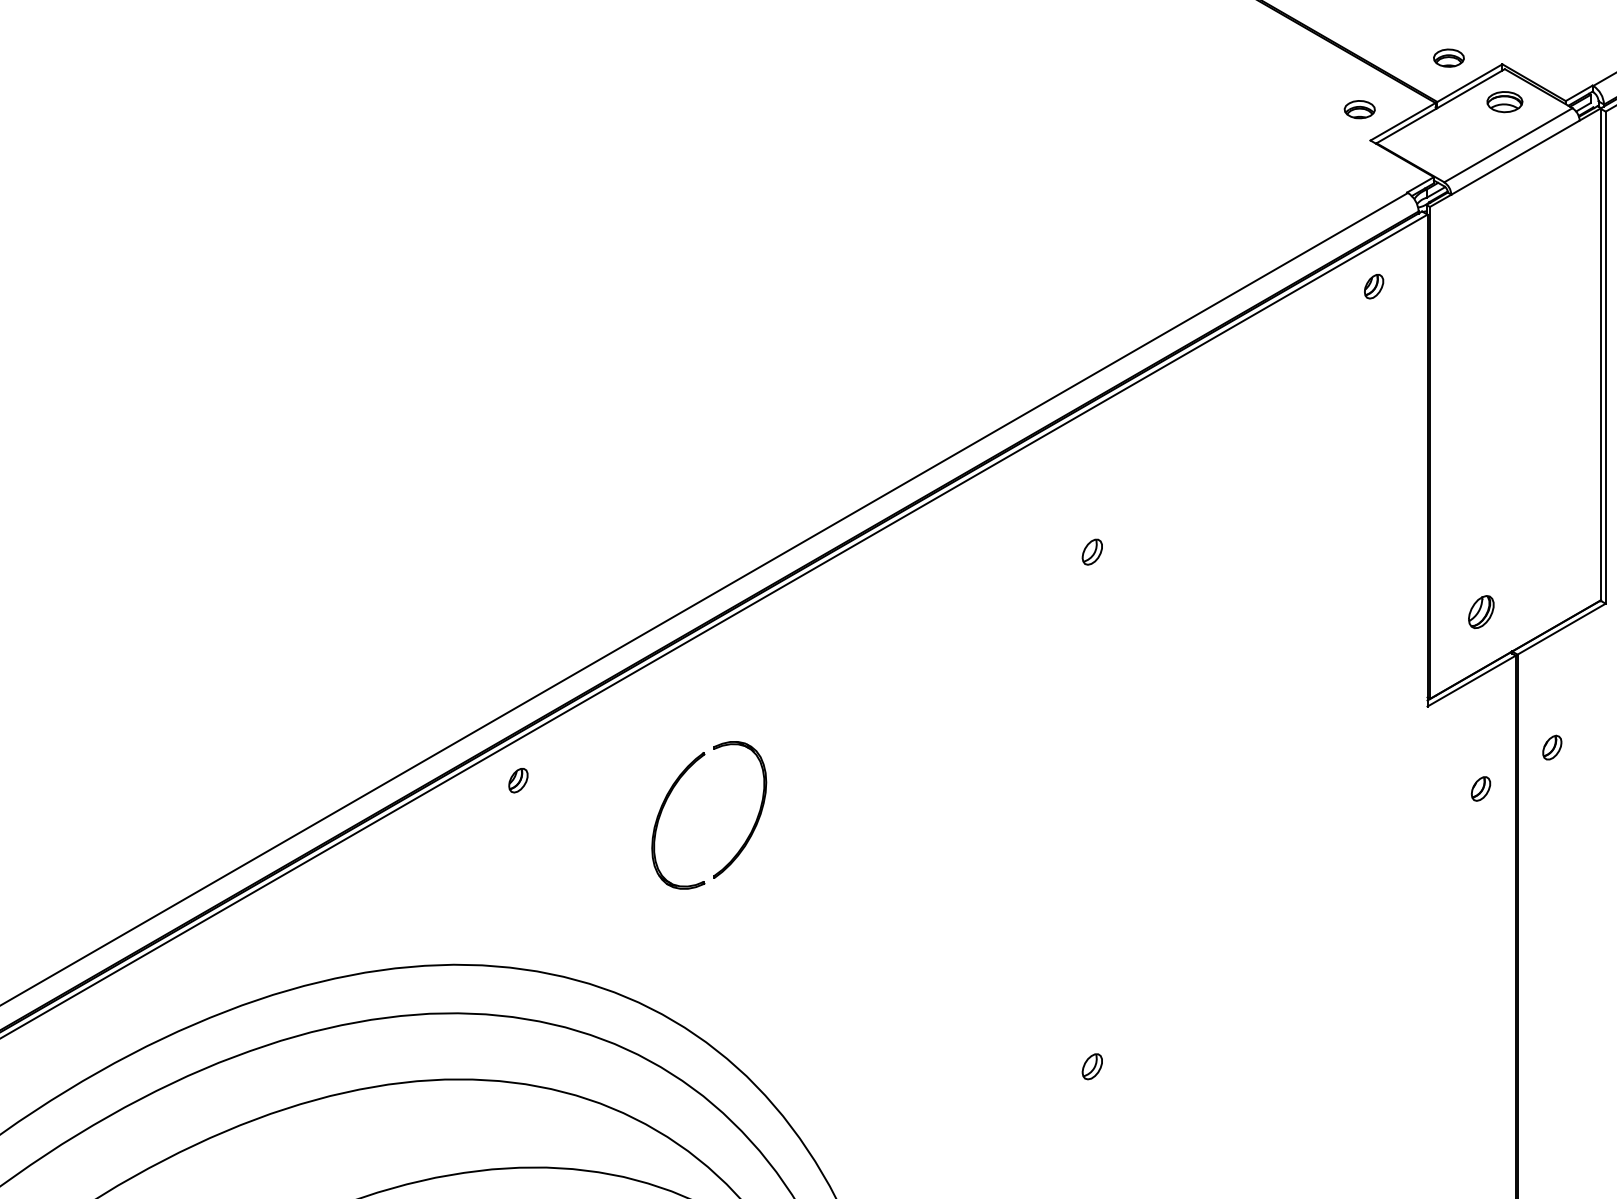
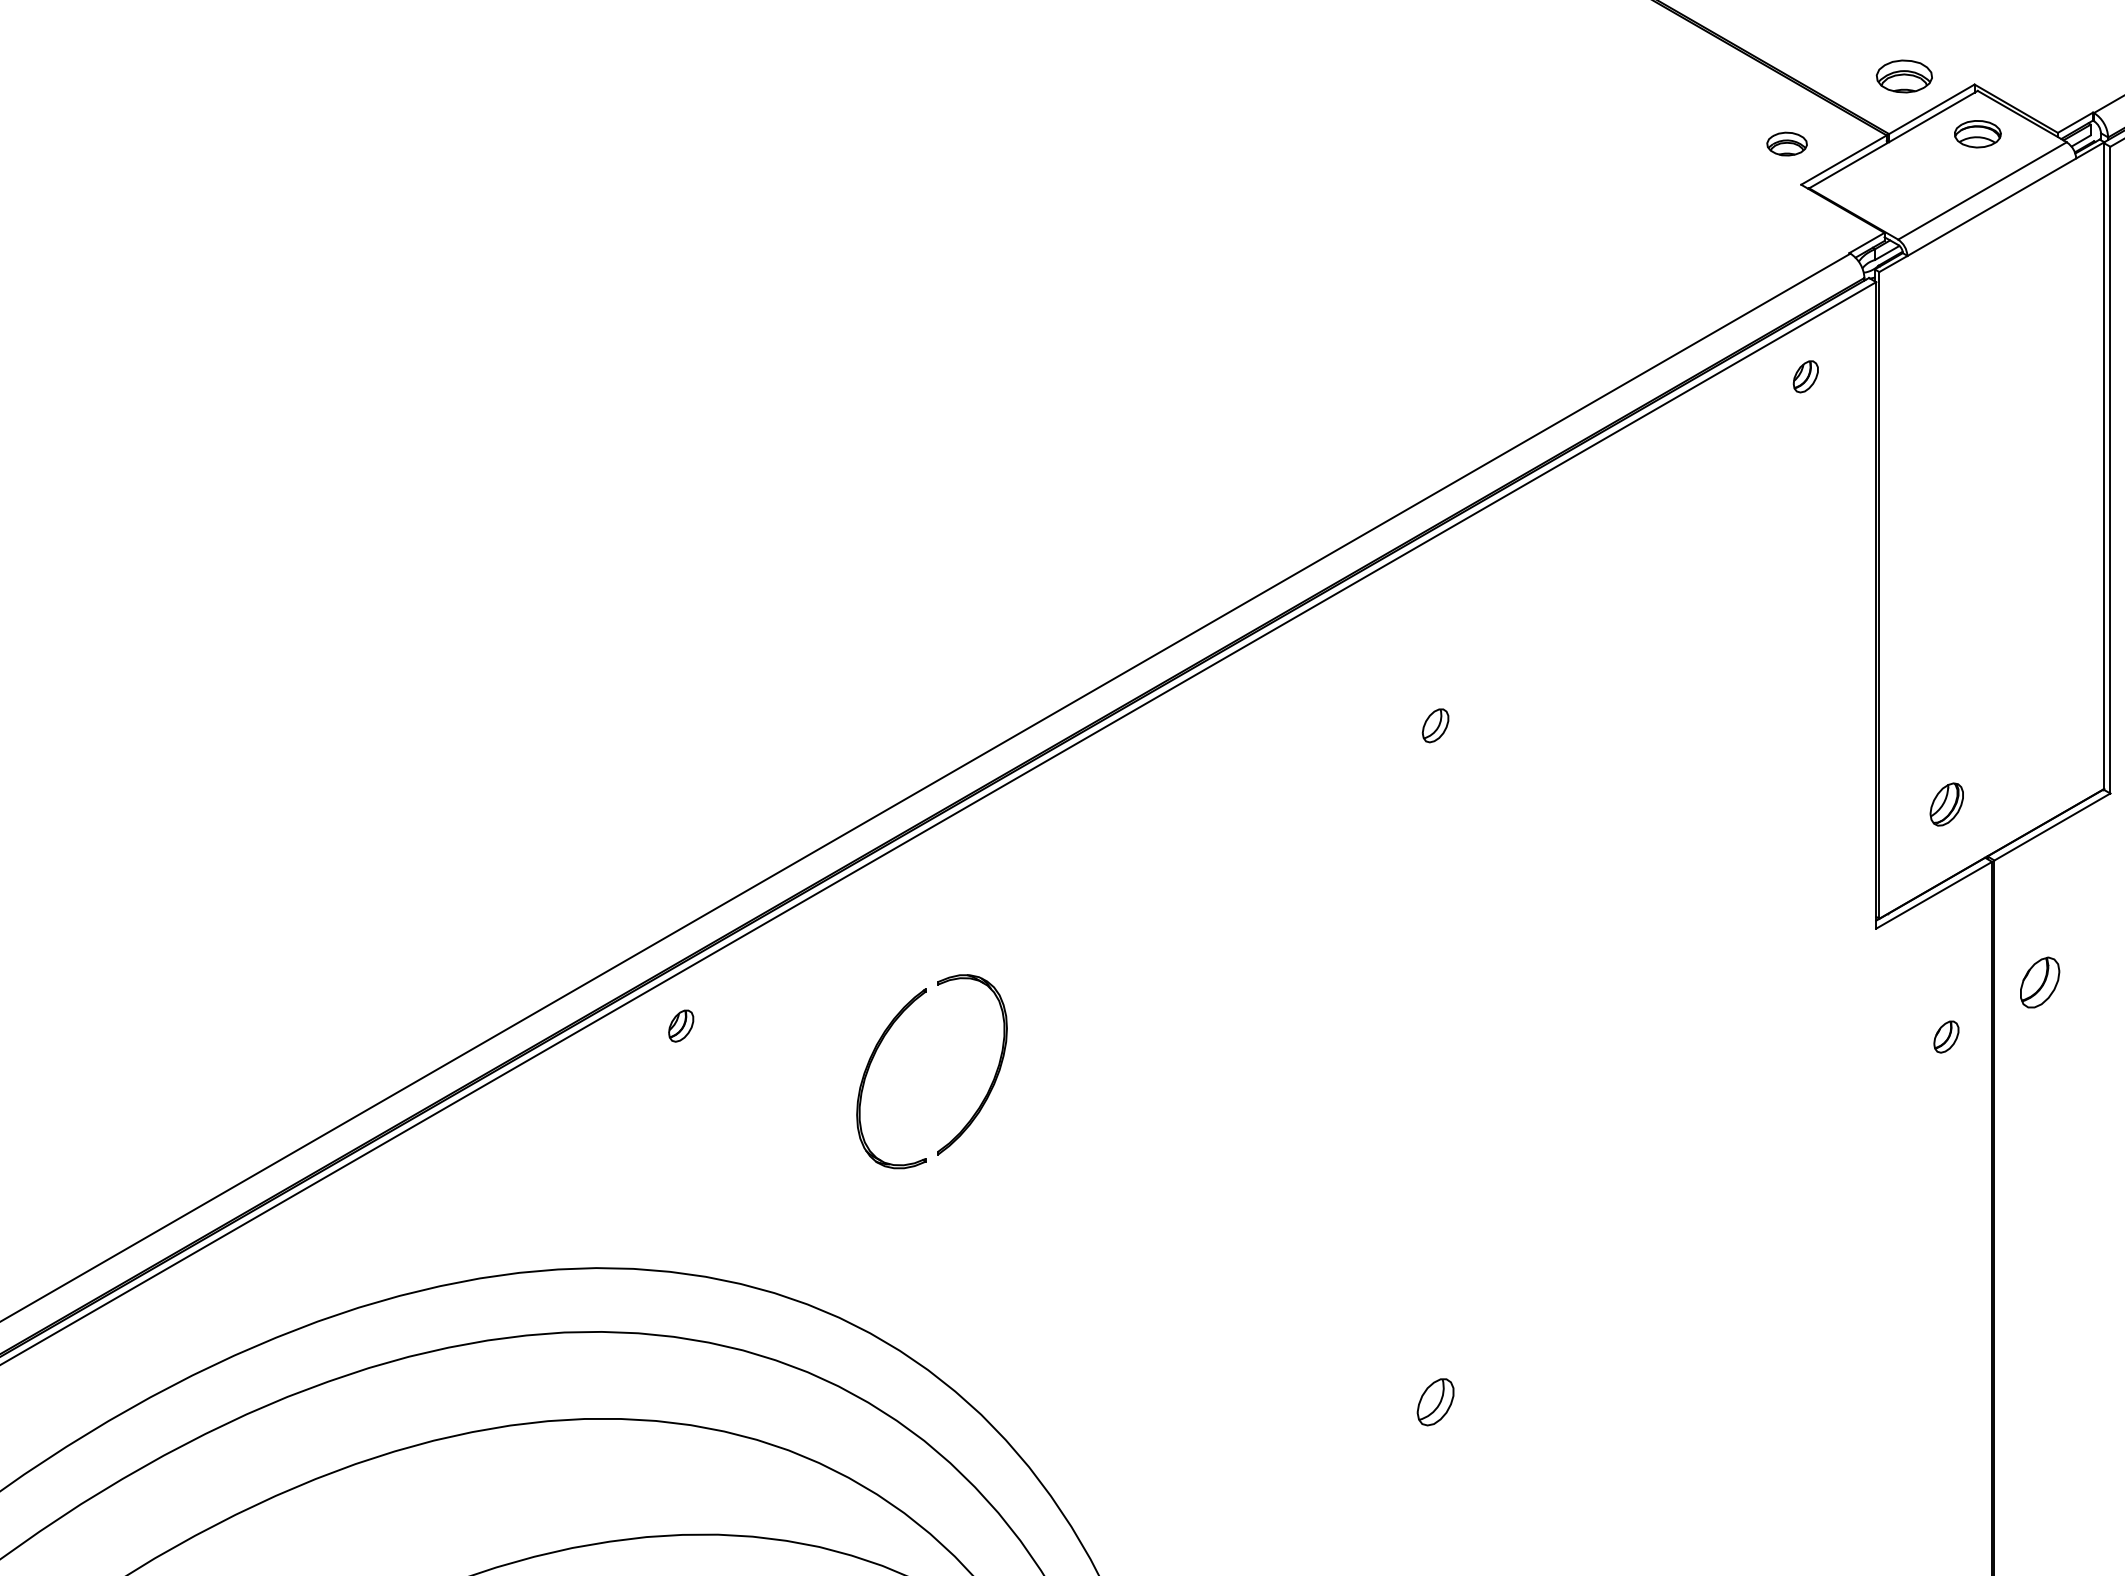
part: (1448, 58) -> (1903, 76), size x1.4
part: (1552, 747) -> (2040, 982), size x1.6
part: (1092, 1066) -> (1435, 1401), size x1.4

